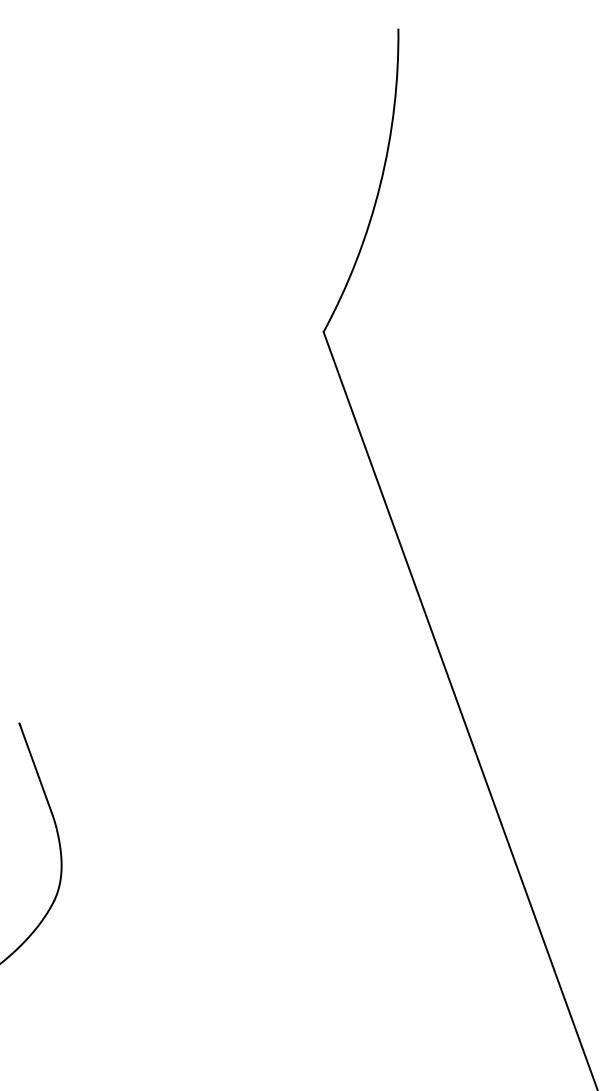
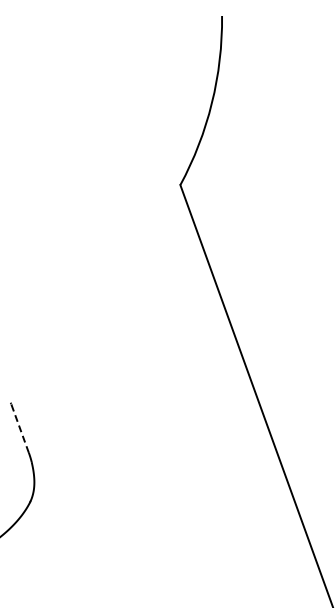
line: (34, 767) -> (19, 427), solid -> dashed

